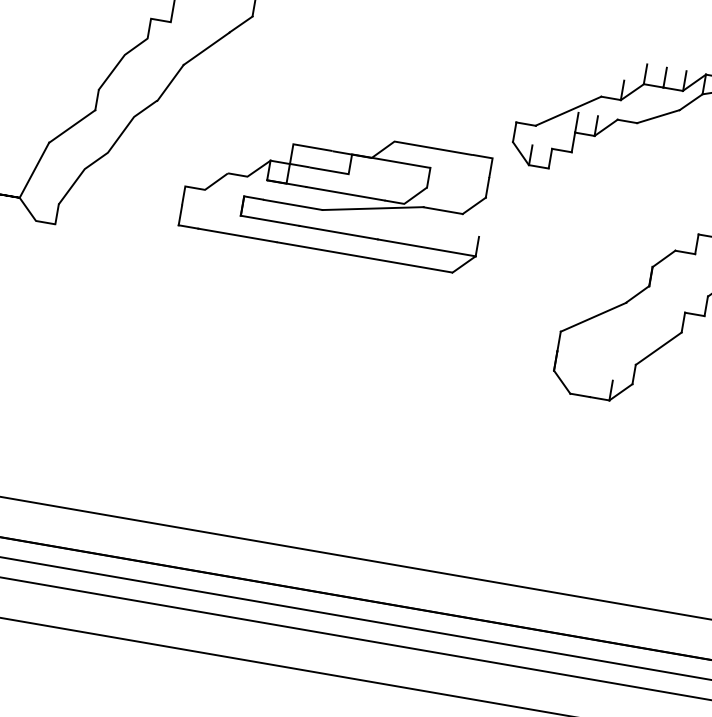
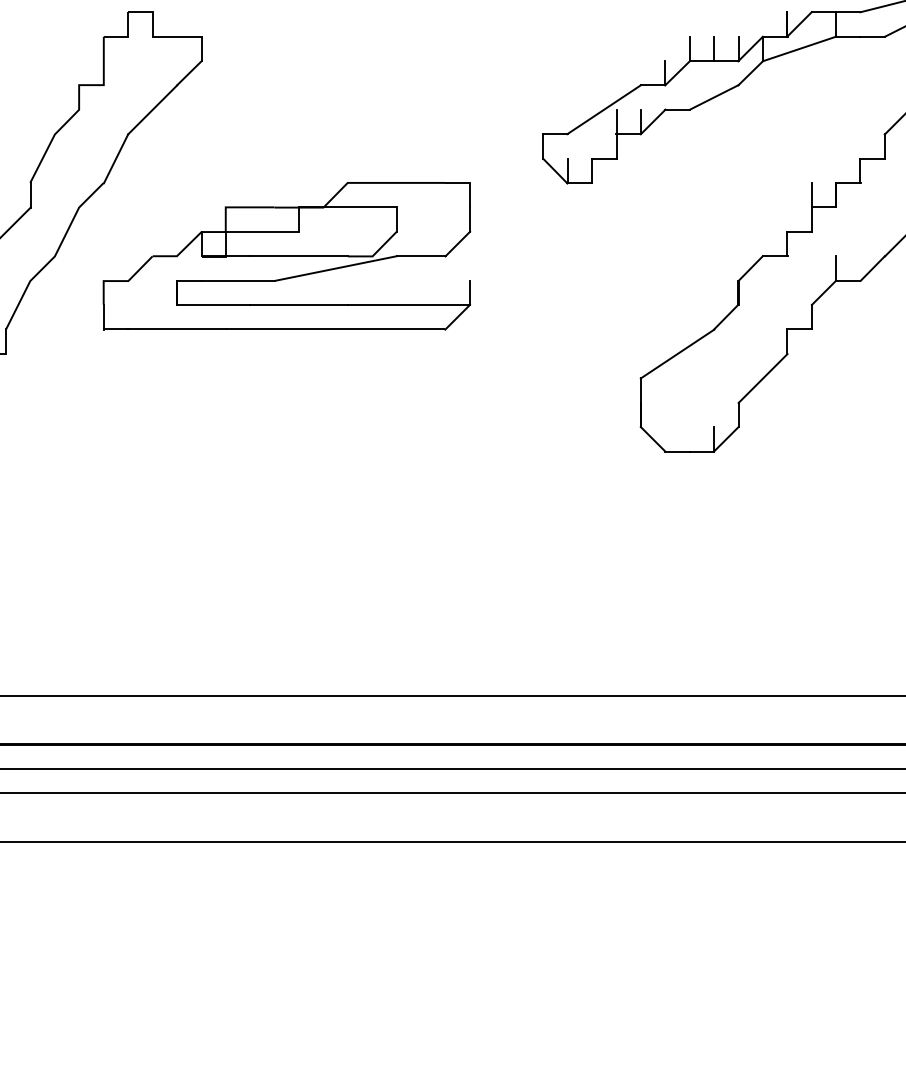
part: (335, 192) -> (286, 256), moved

